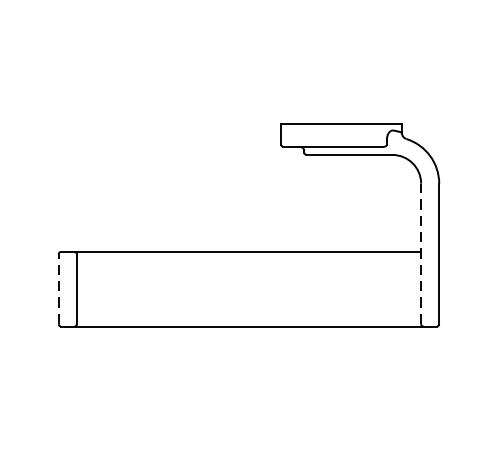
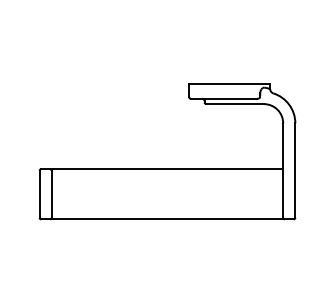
line: (421, 253) -> (283, 170), dashed -> solid
line: (58, 289) -> (39, 194), dashed -> solid

